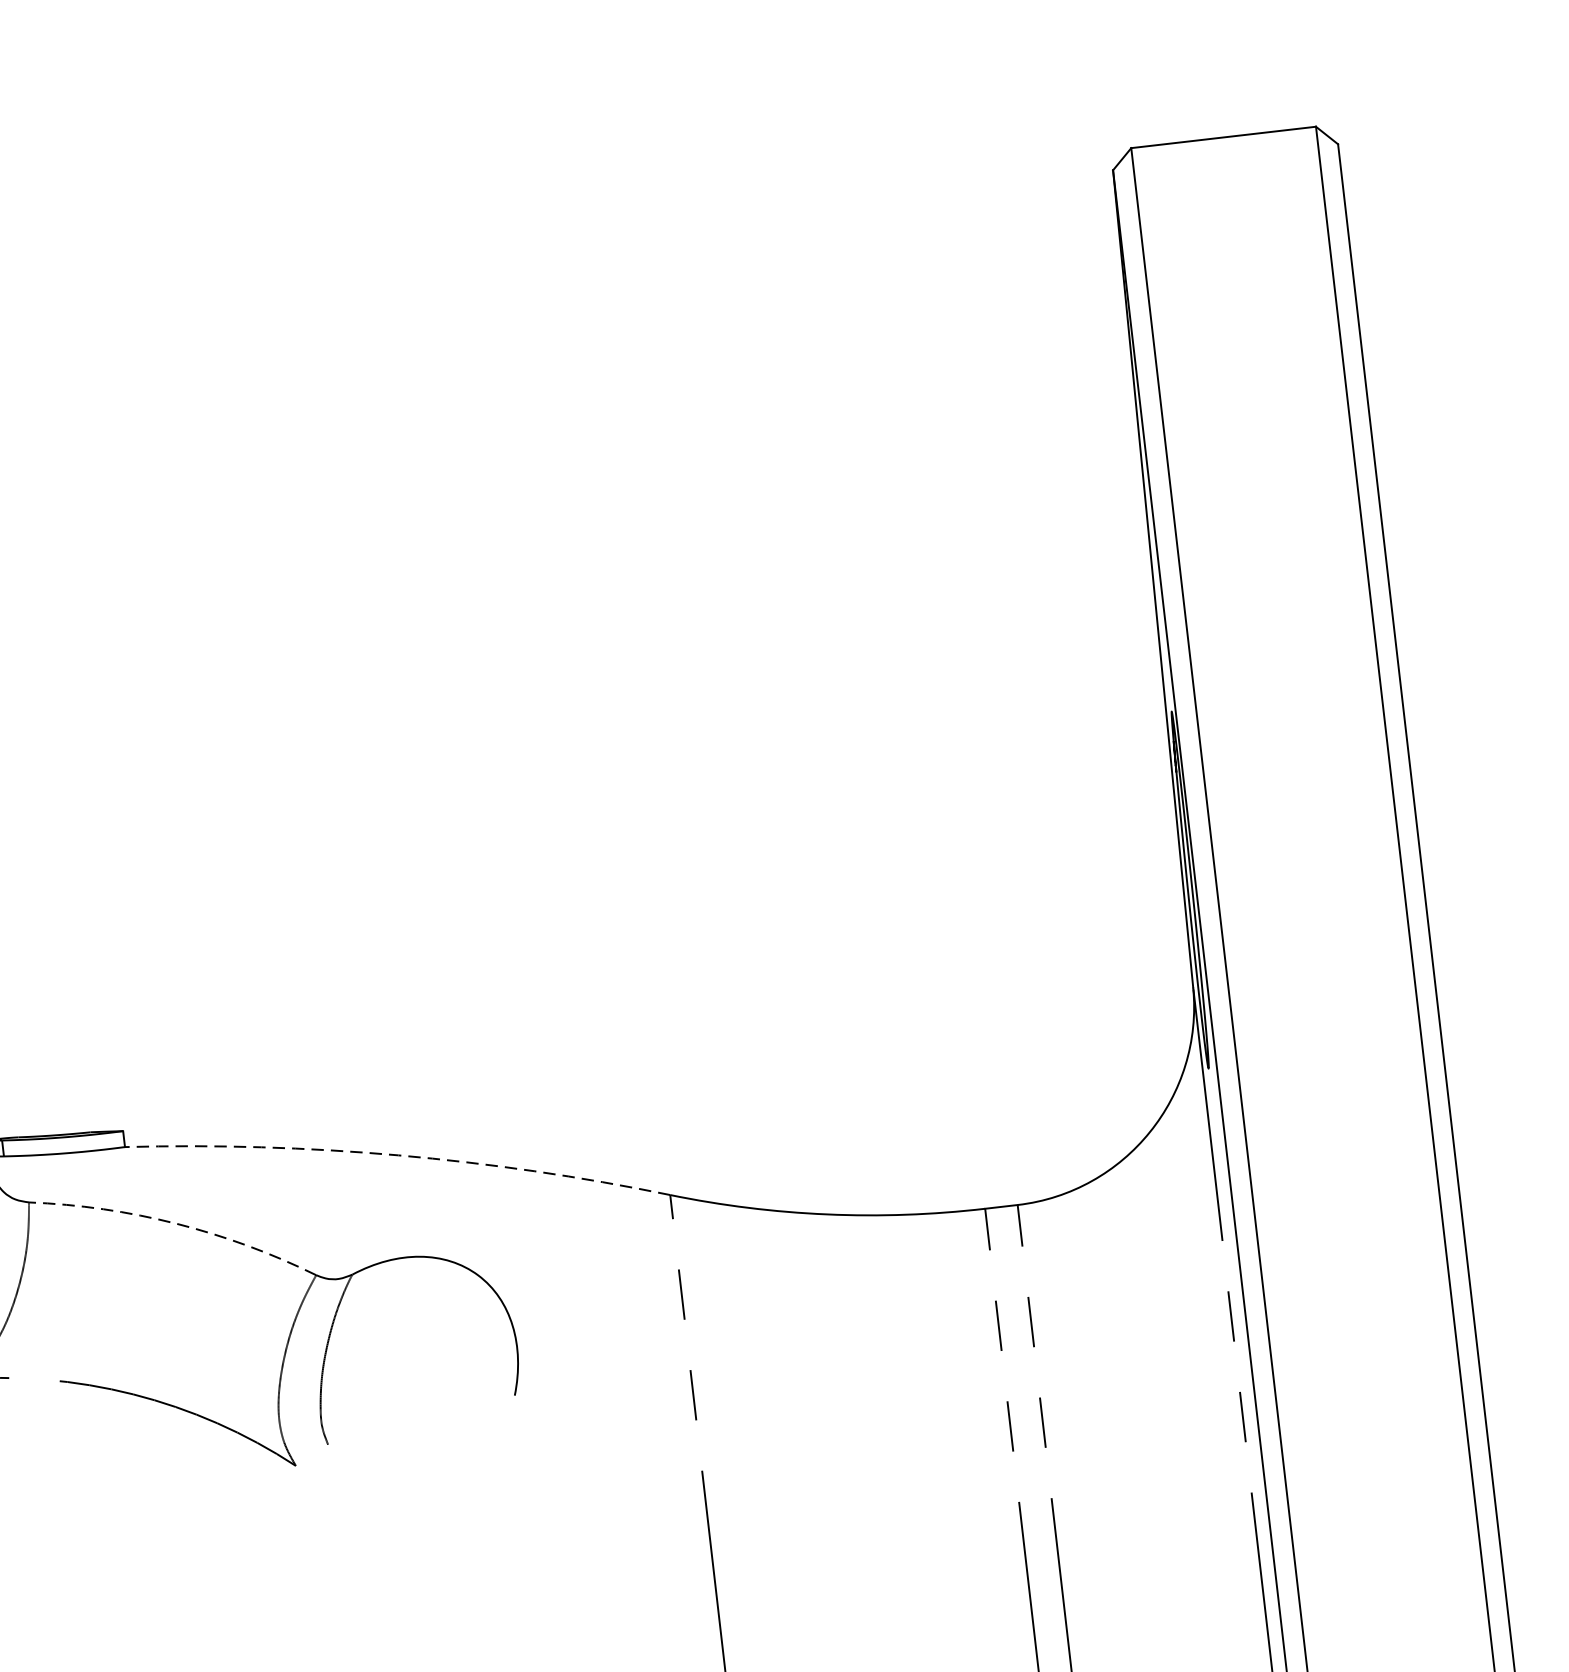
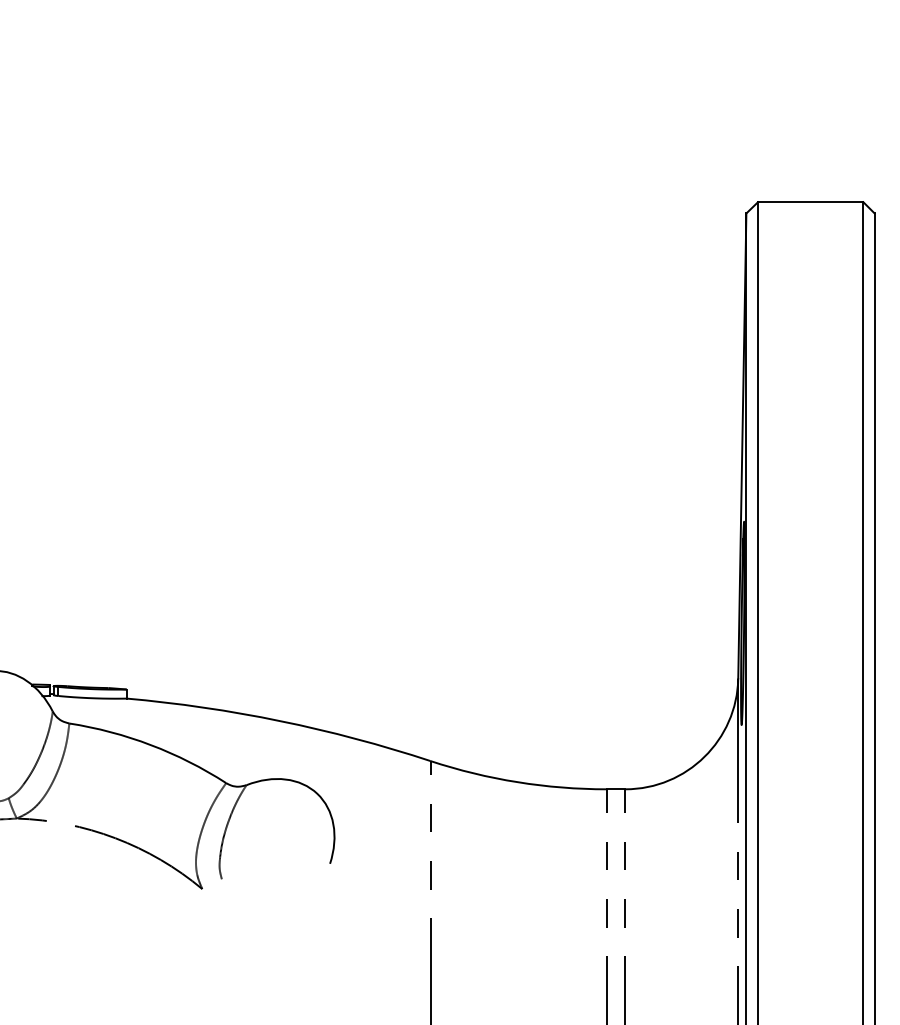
arc: (398, 1156) -> (280, 721), dashed -> solid
arc: (175, 1224) -> (150, 745), dashed -> solid

